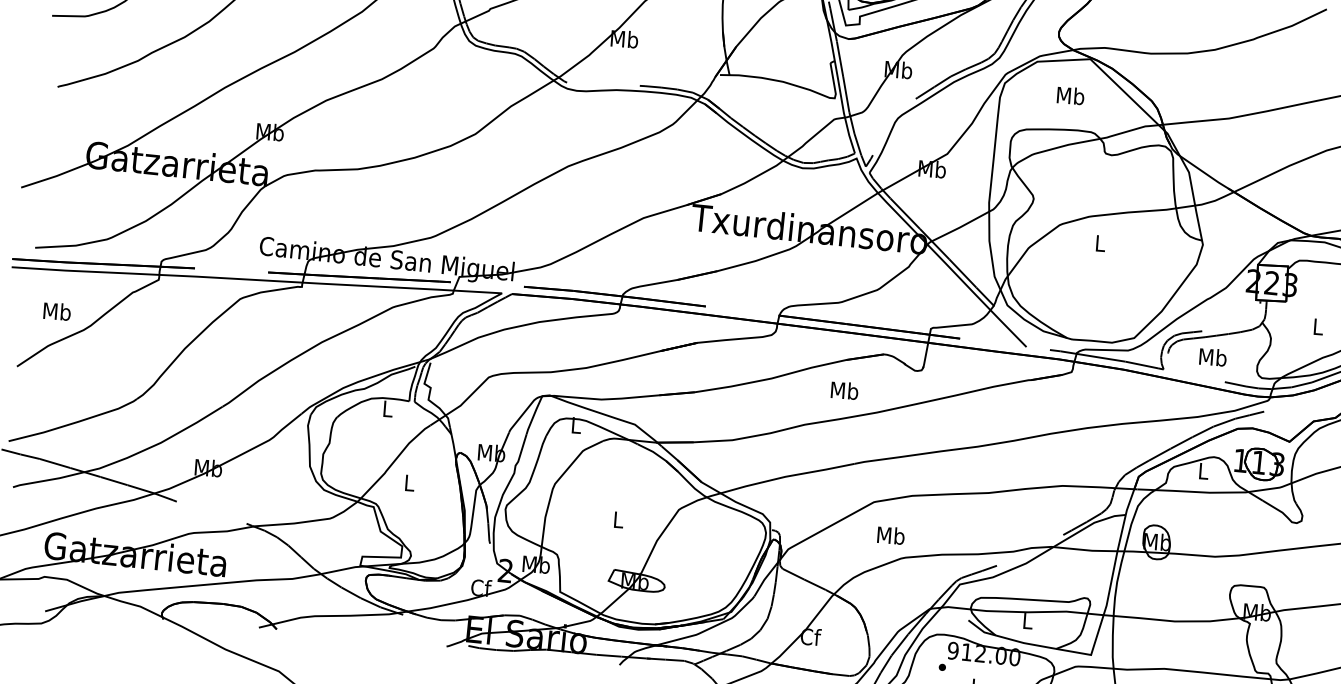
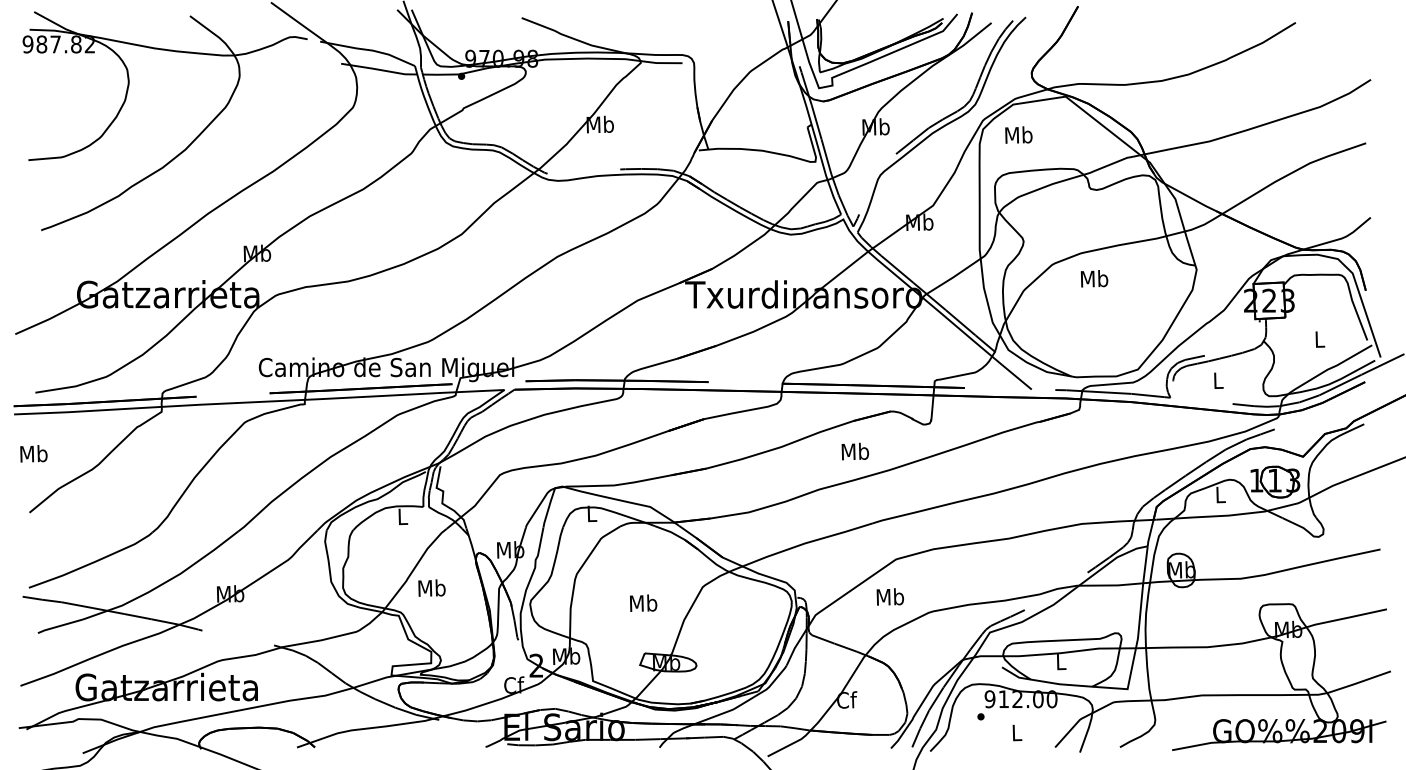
text: (1070, 95) -> (1018, 134), moved
text: (1100, 243) -> (1094, 278), L -> Mb
text: (56, 311) -> (33, 453), moved
text: (1212, 357) -> (1217, 380), Mb -> L
text: (409, 482) -> (431, 587), L -> Mb
text: (618, 518) -> (643, 602), L -> Mb
text: (890, 535) -> (889, 596), moved

